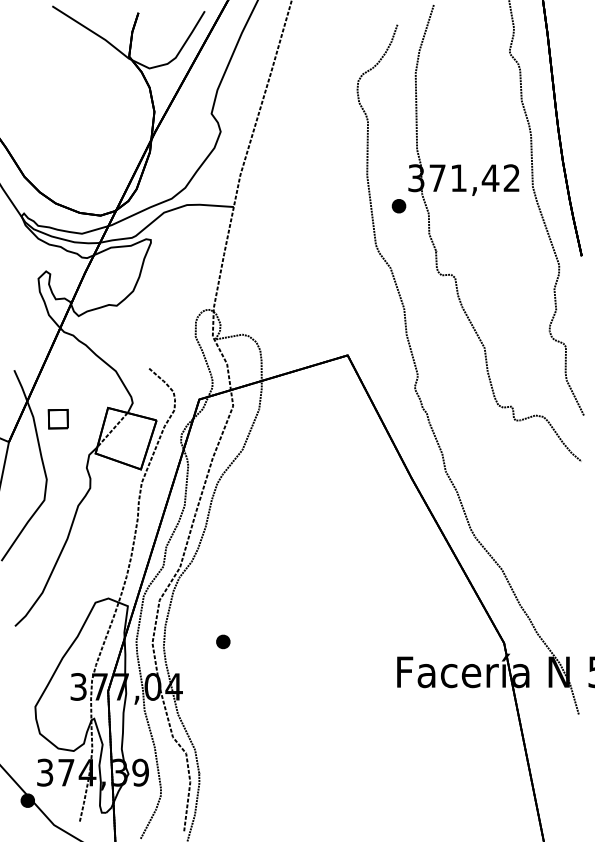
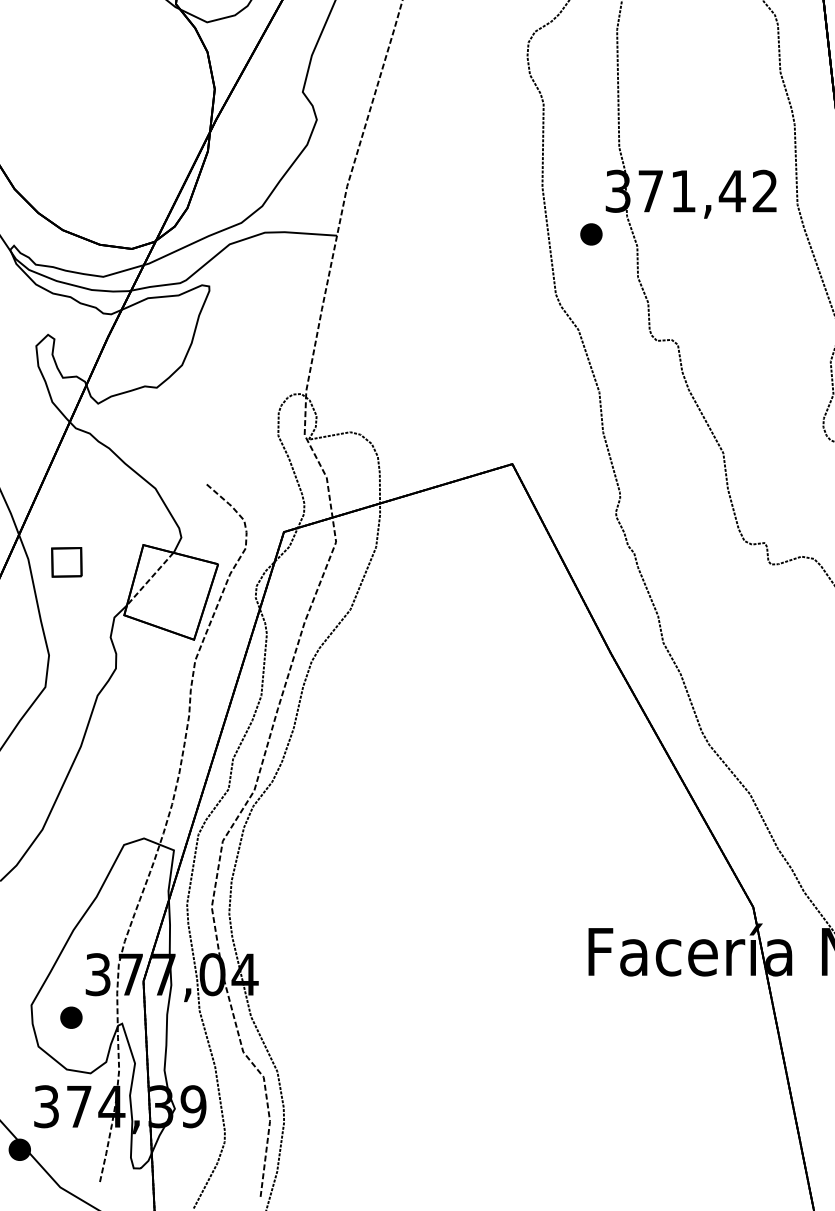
part: (223, 641) -> (71, 1017), moved

